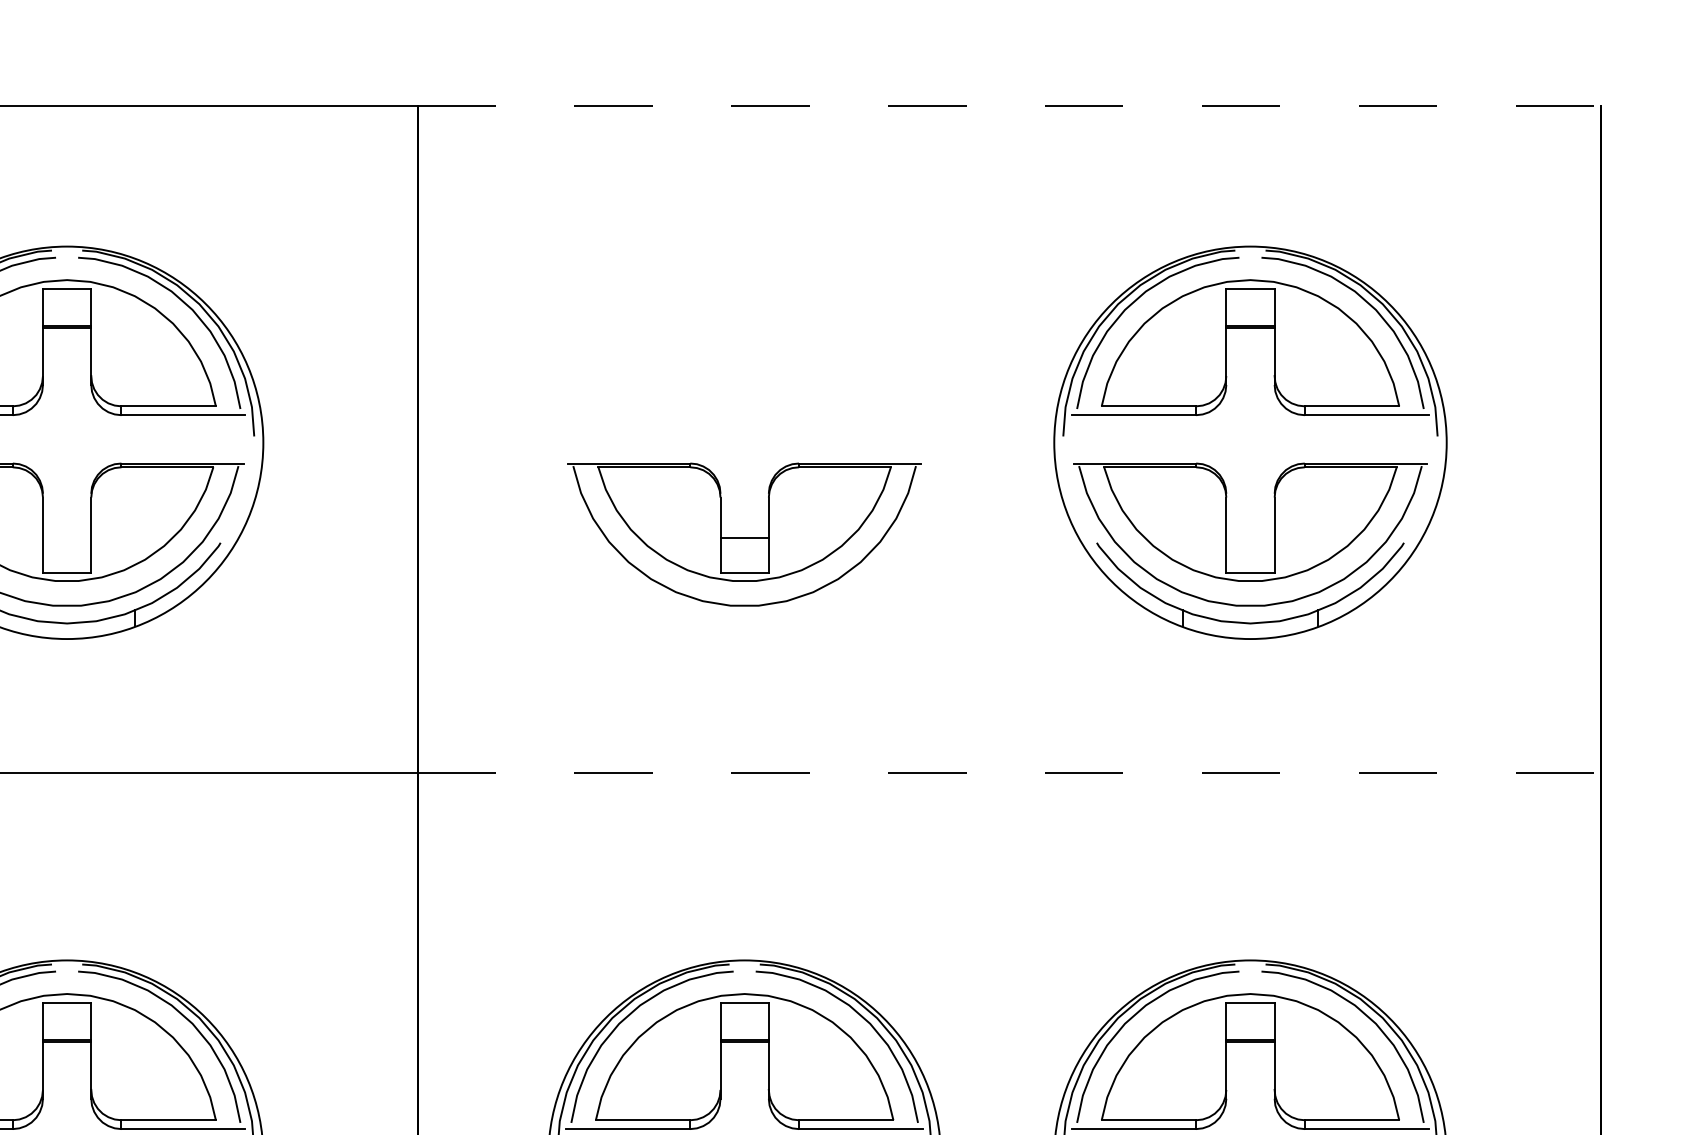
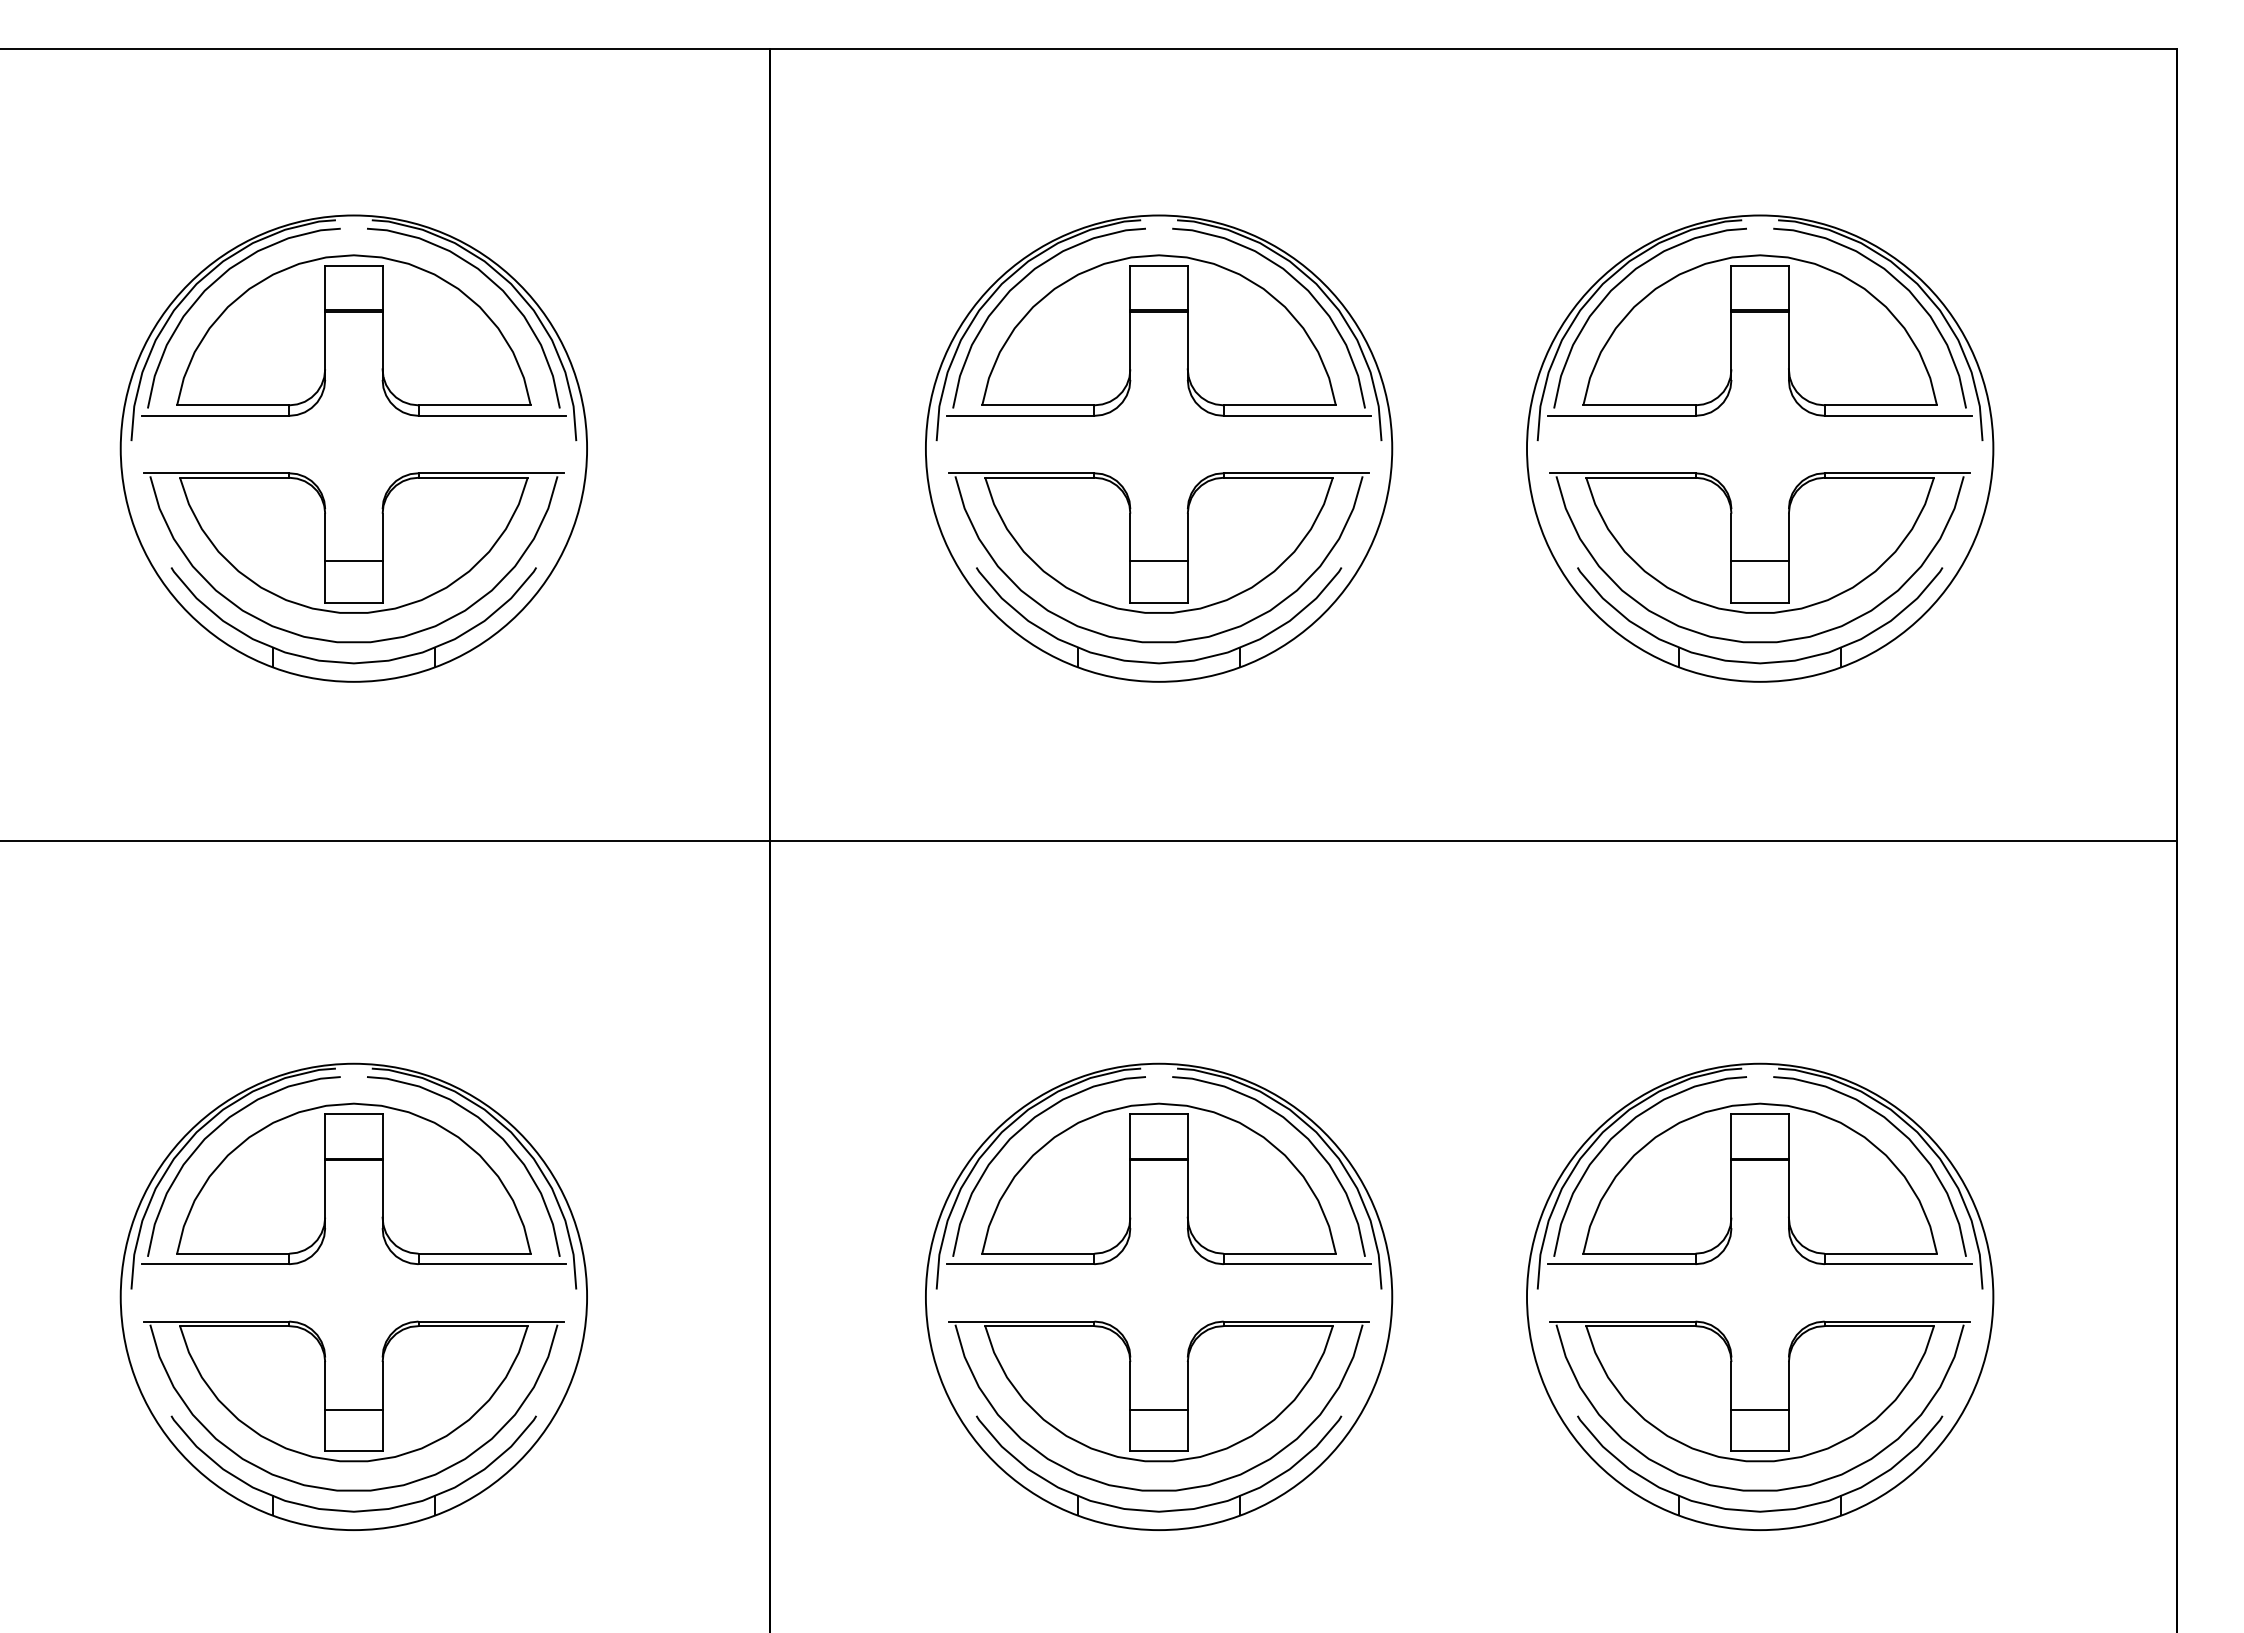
line: (1010, 106) -> (1474, 48), dashed -> solid
part: (745, 442) -> (1159, 448), added
line: (66, 537) -> (353, 561), added
line: (1249, 537) -> (1759, 561), added
line: (1010, 773) -> (1474, 841), dashed -> solid

